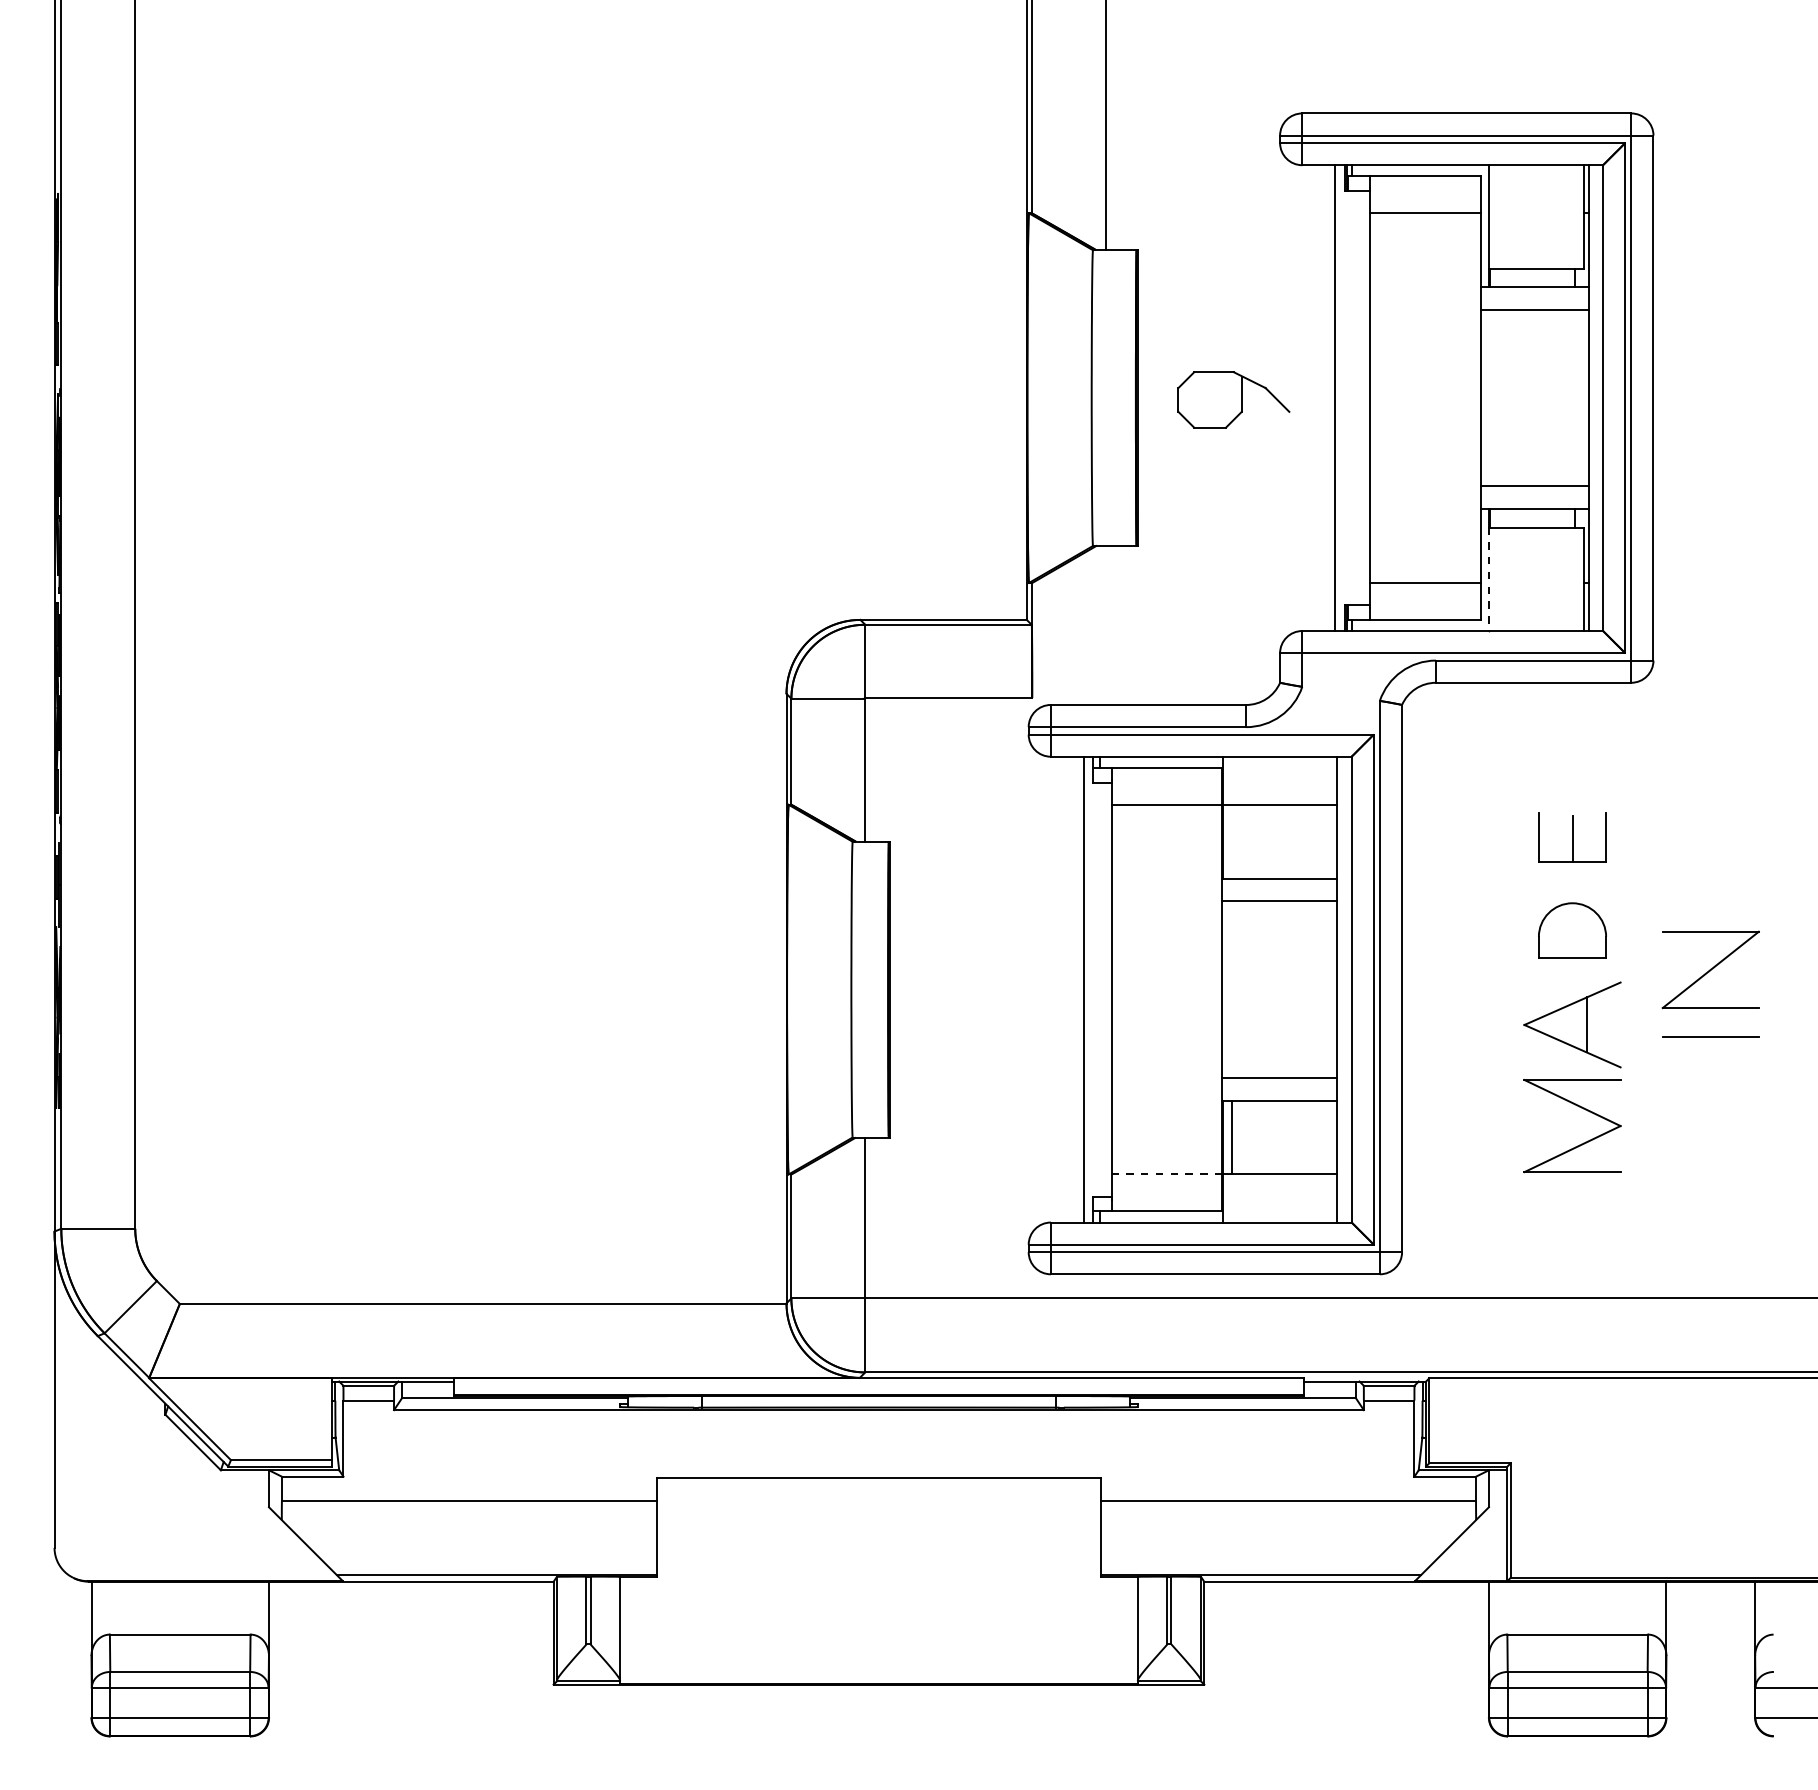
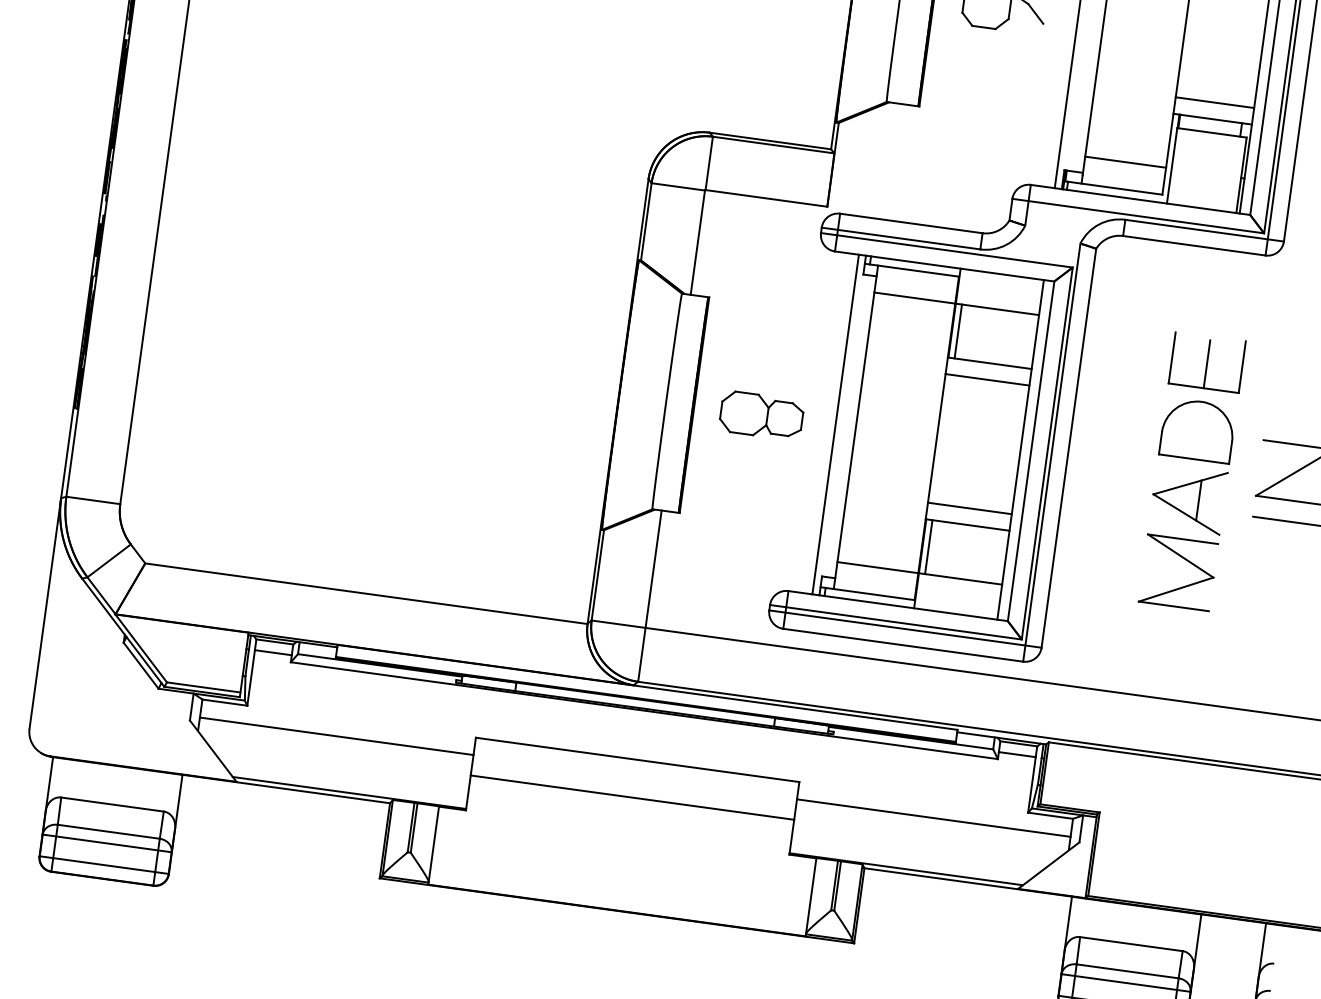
line: (1488, 579) -> (1171, 165), dashed -> solid
part: (1572, 837) -> (1207, 362), size x1.43
line: (1231, 841) -> (958, 331), added
part: (1572, 930) -> (1197, 430), size x1.43
part: (982, 991) -> (761, 415), added
line: (1167, 1174) -> (878, 567), dashed -> solid
line: (878, 1529) -> (632, 797), added

